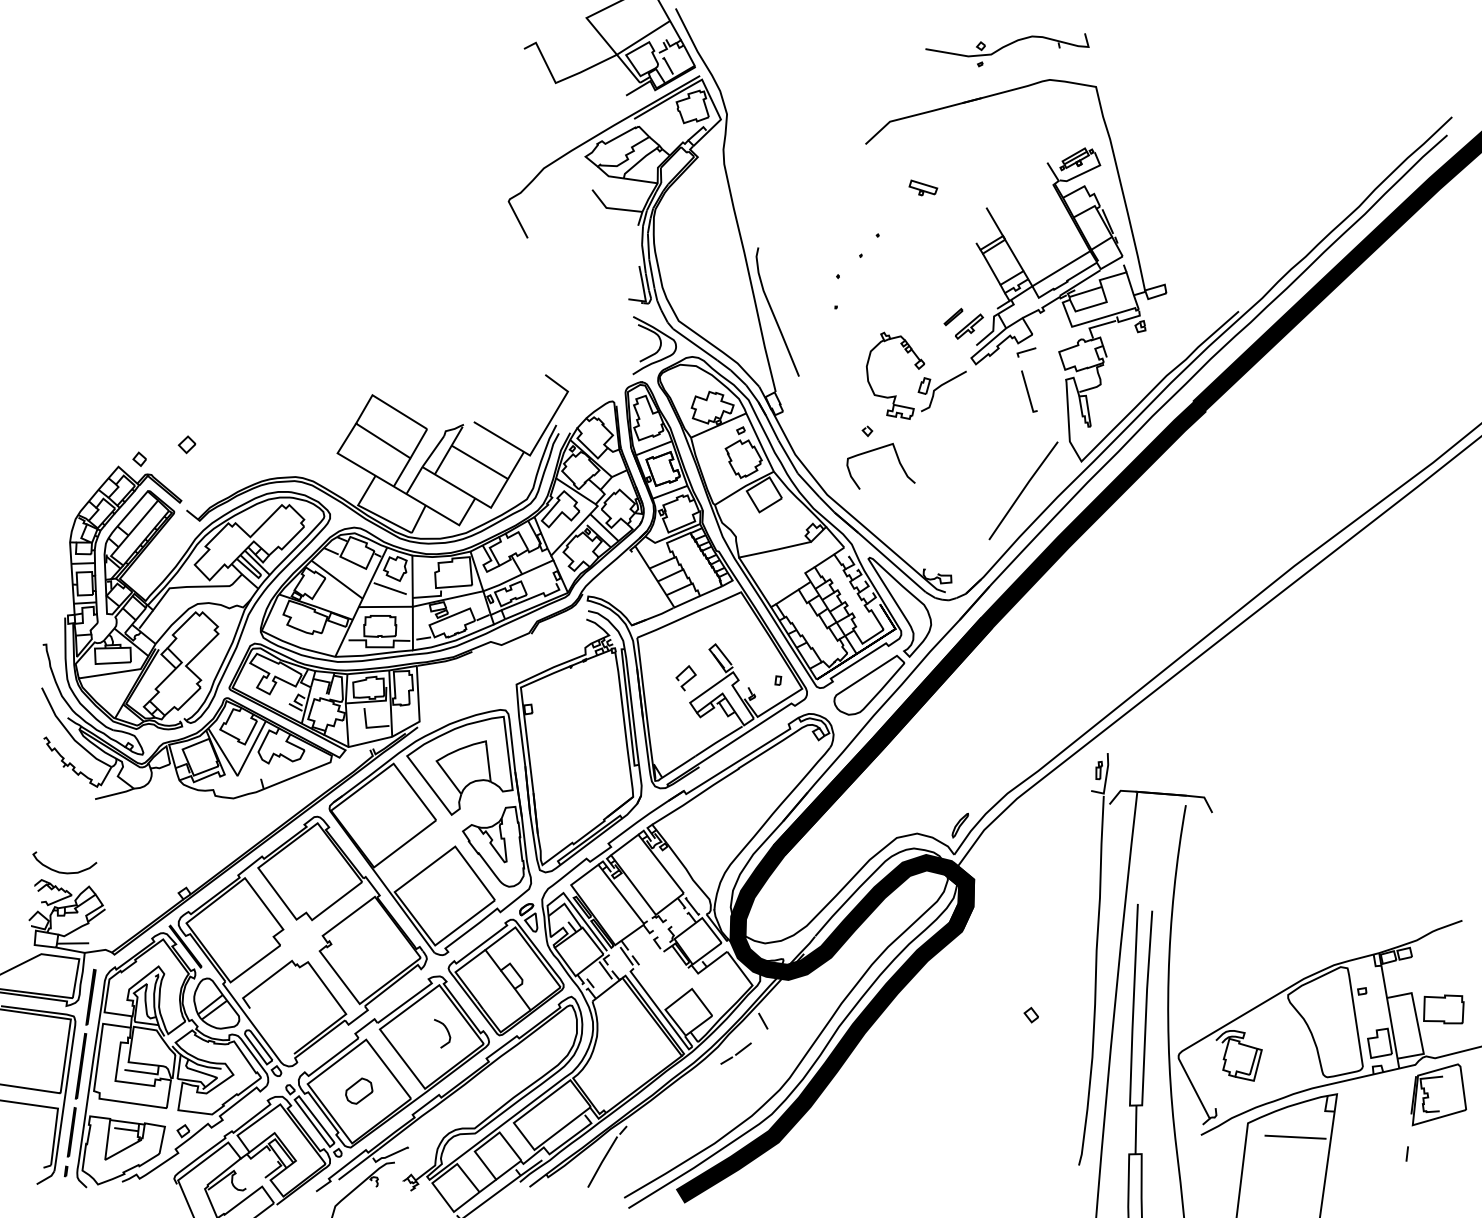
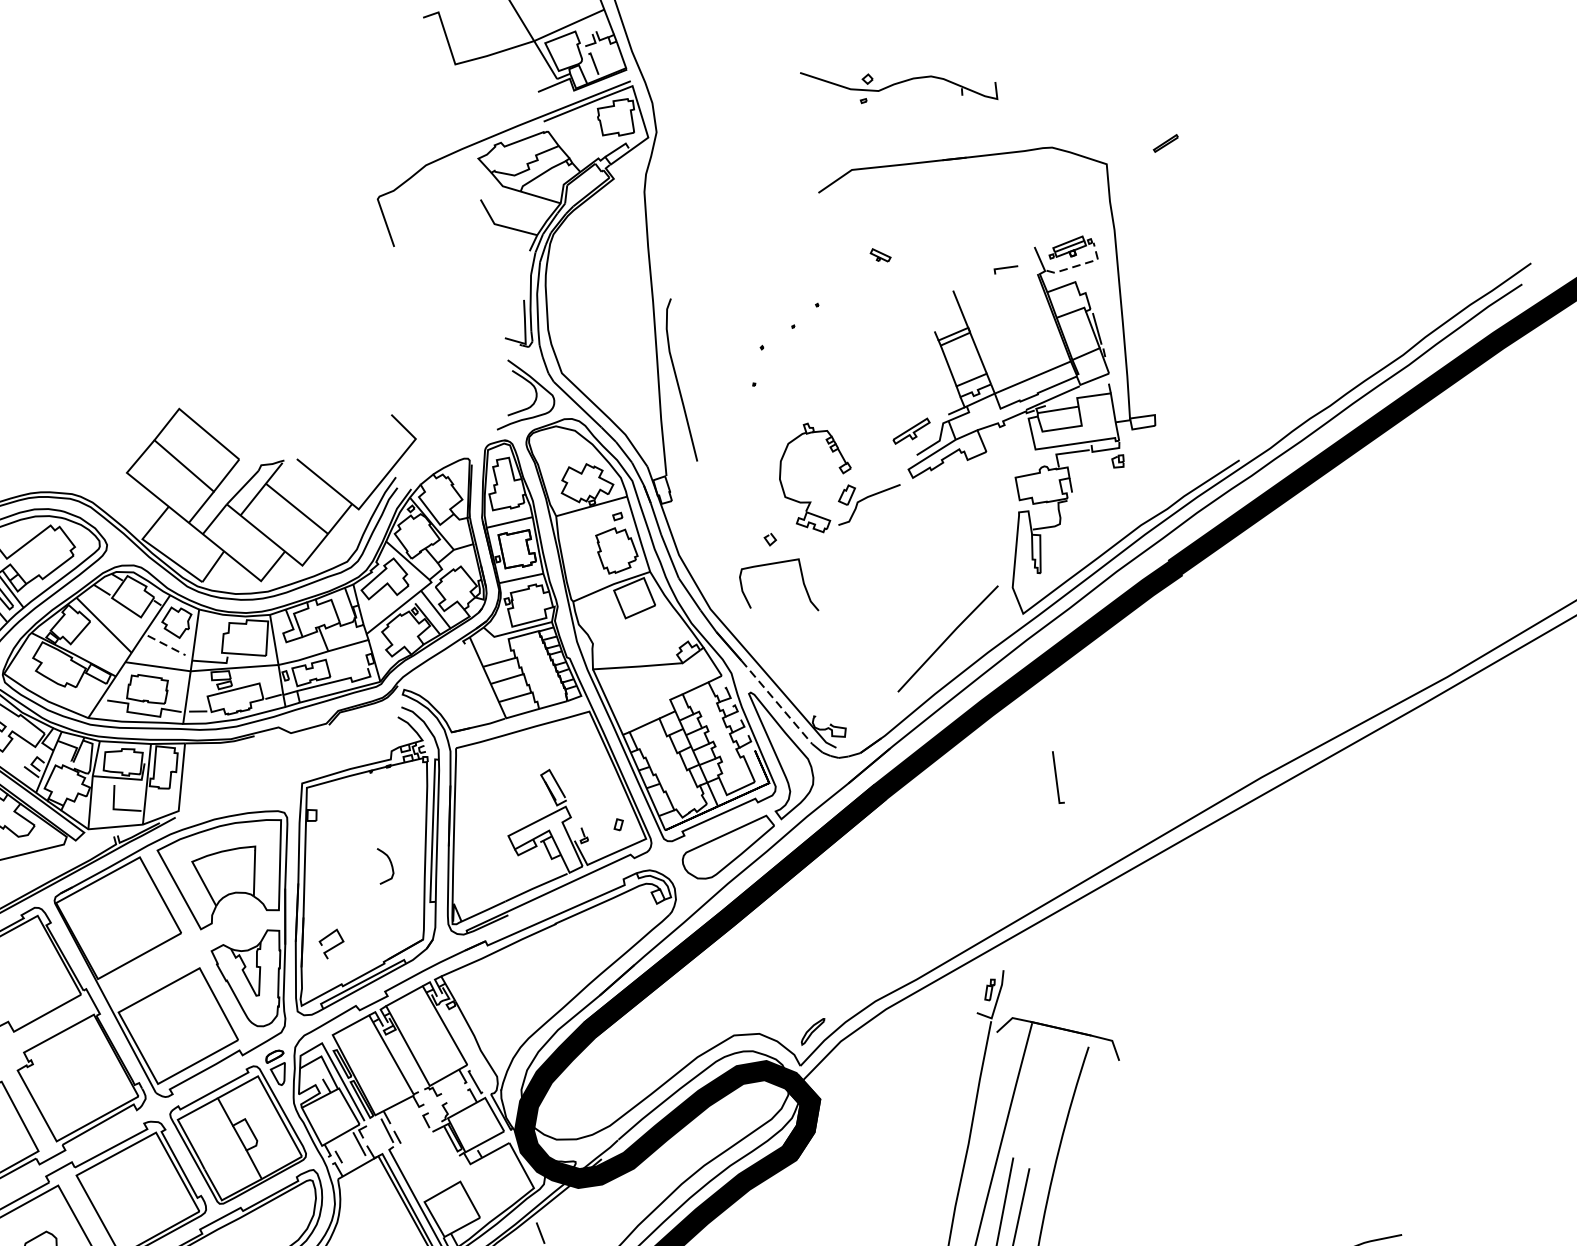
part: (1007, 50) -> (898, 89), moved
line: (1086, 171) -> (1080, 264), solid -> dashed
part: (923, 187) -> (880, 255), size x0.6
part: (953, 316) -> (1165, 142), moved
line: (1026, 351) -> (1005, 268), moved
line: (1028, 391) -> (1057, 777), moved
line: (892, 562) -> (777, 702), solid -> dashed
line: (390, 588) -> (166, 645), solid -> dashed
curve: (687, 680) -> (332, 946), moved
curve: (446, 1030) -> (390, 863), moved

